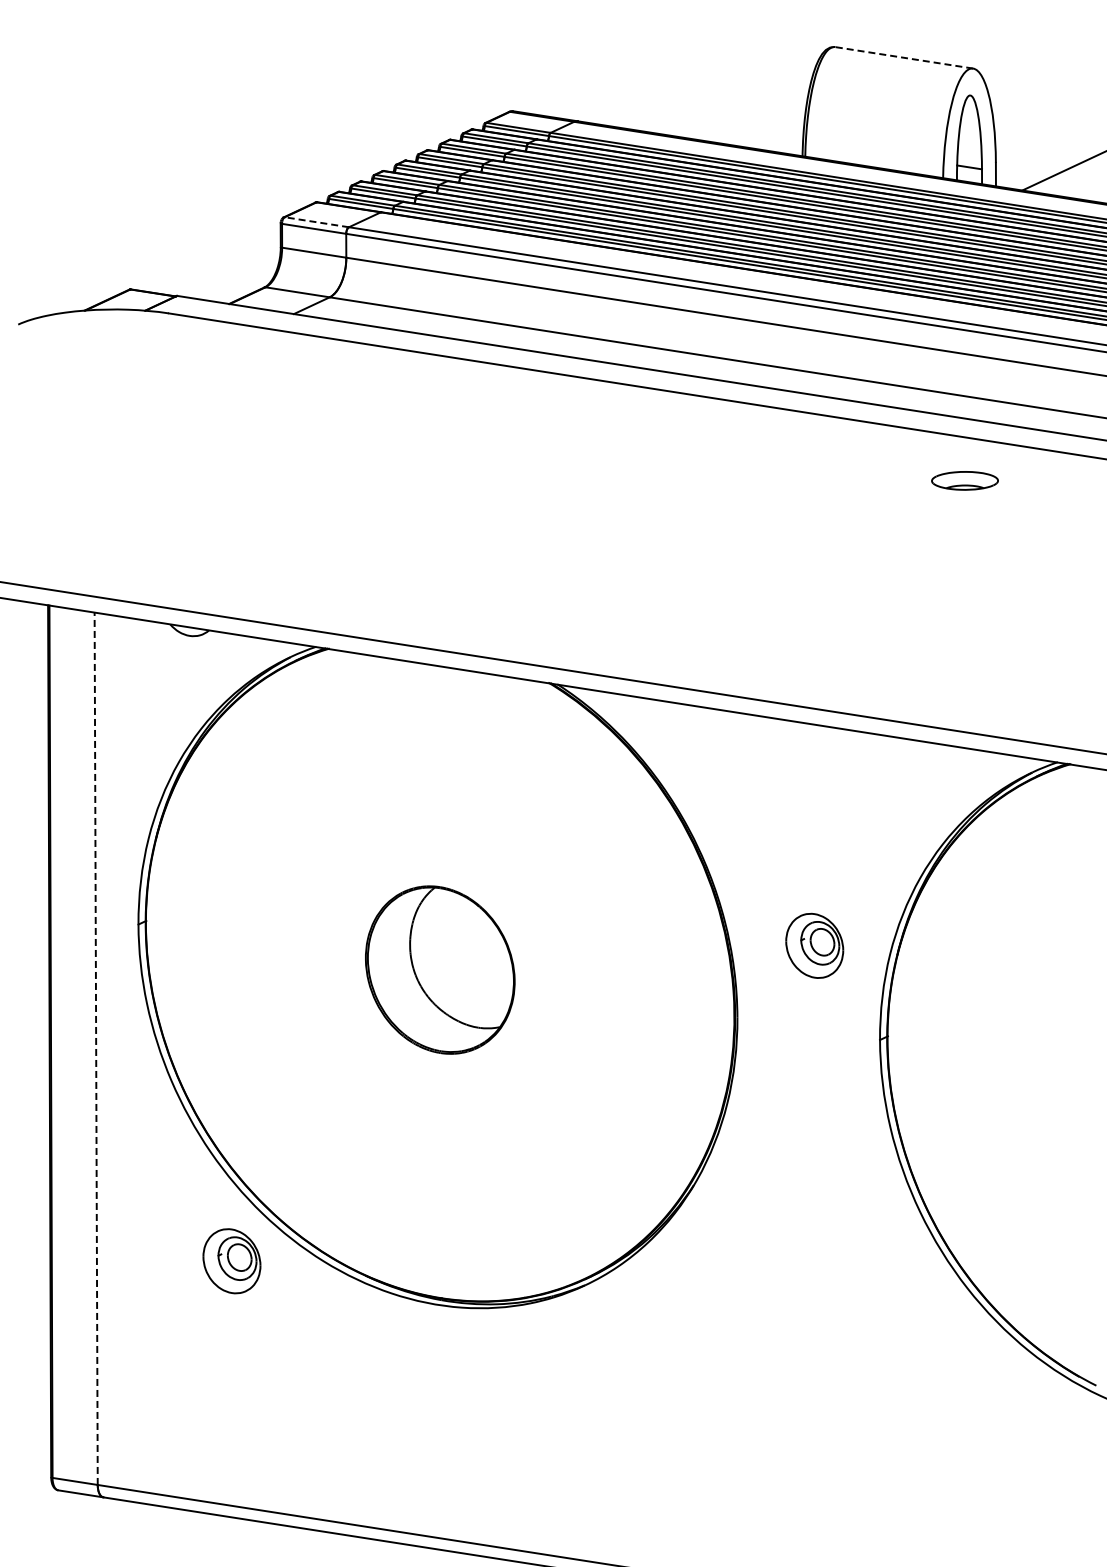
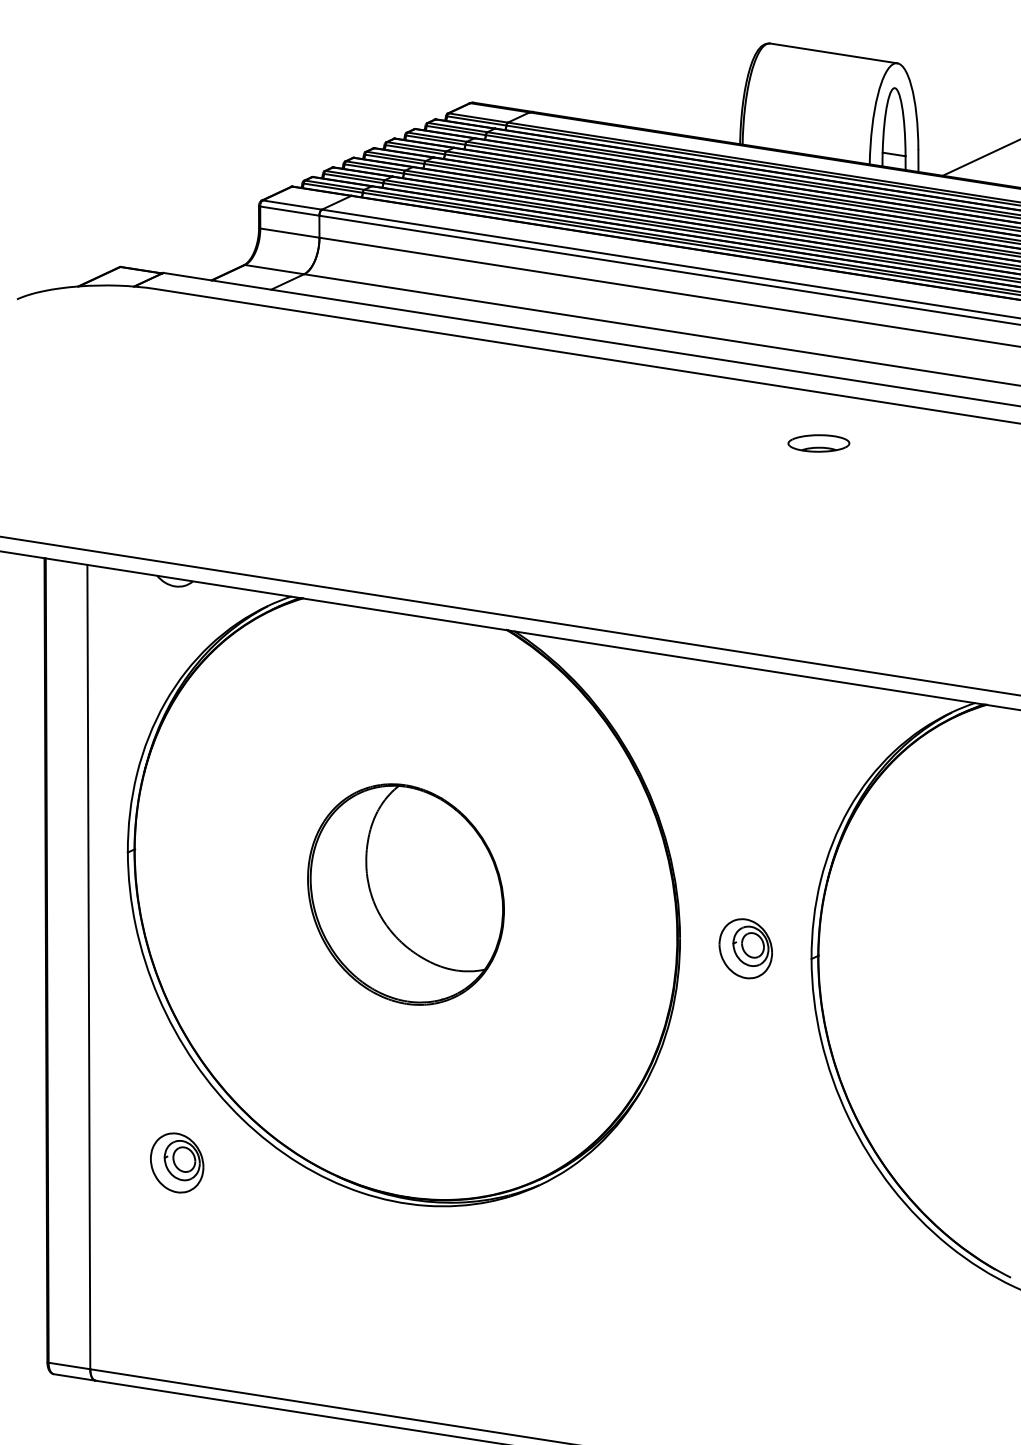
line: (904, 57) -> (834, 53), dashed -> solid
line: (316, 222) -> (291, 205), dashed -> solid
part: (964, 480) -> (818, 443), moved
part: (814, 945) -> (745, 948), moved
part: (440, 969) -> (406, 893), size x1.43
line: (96, 1048) -> (89, 966), dashed -> solid
part: (231, 1261) -> (176, 1163), moved

